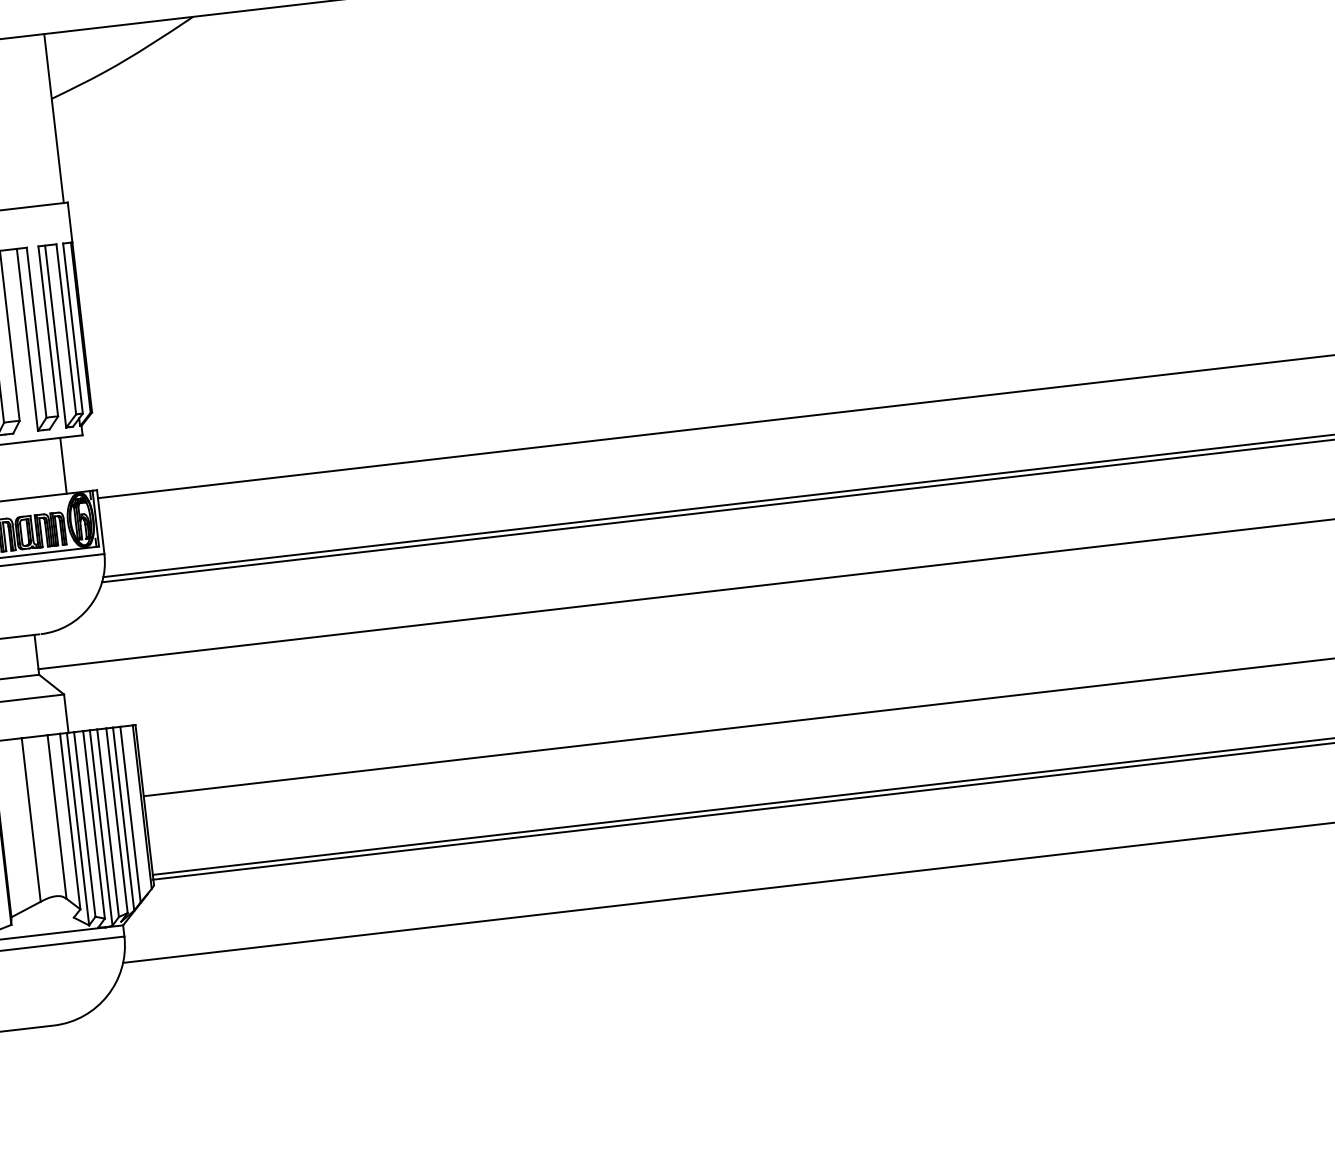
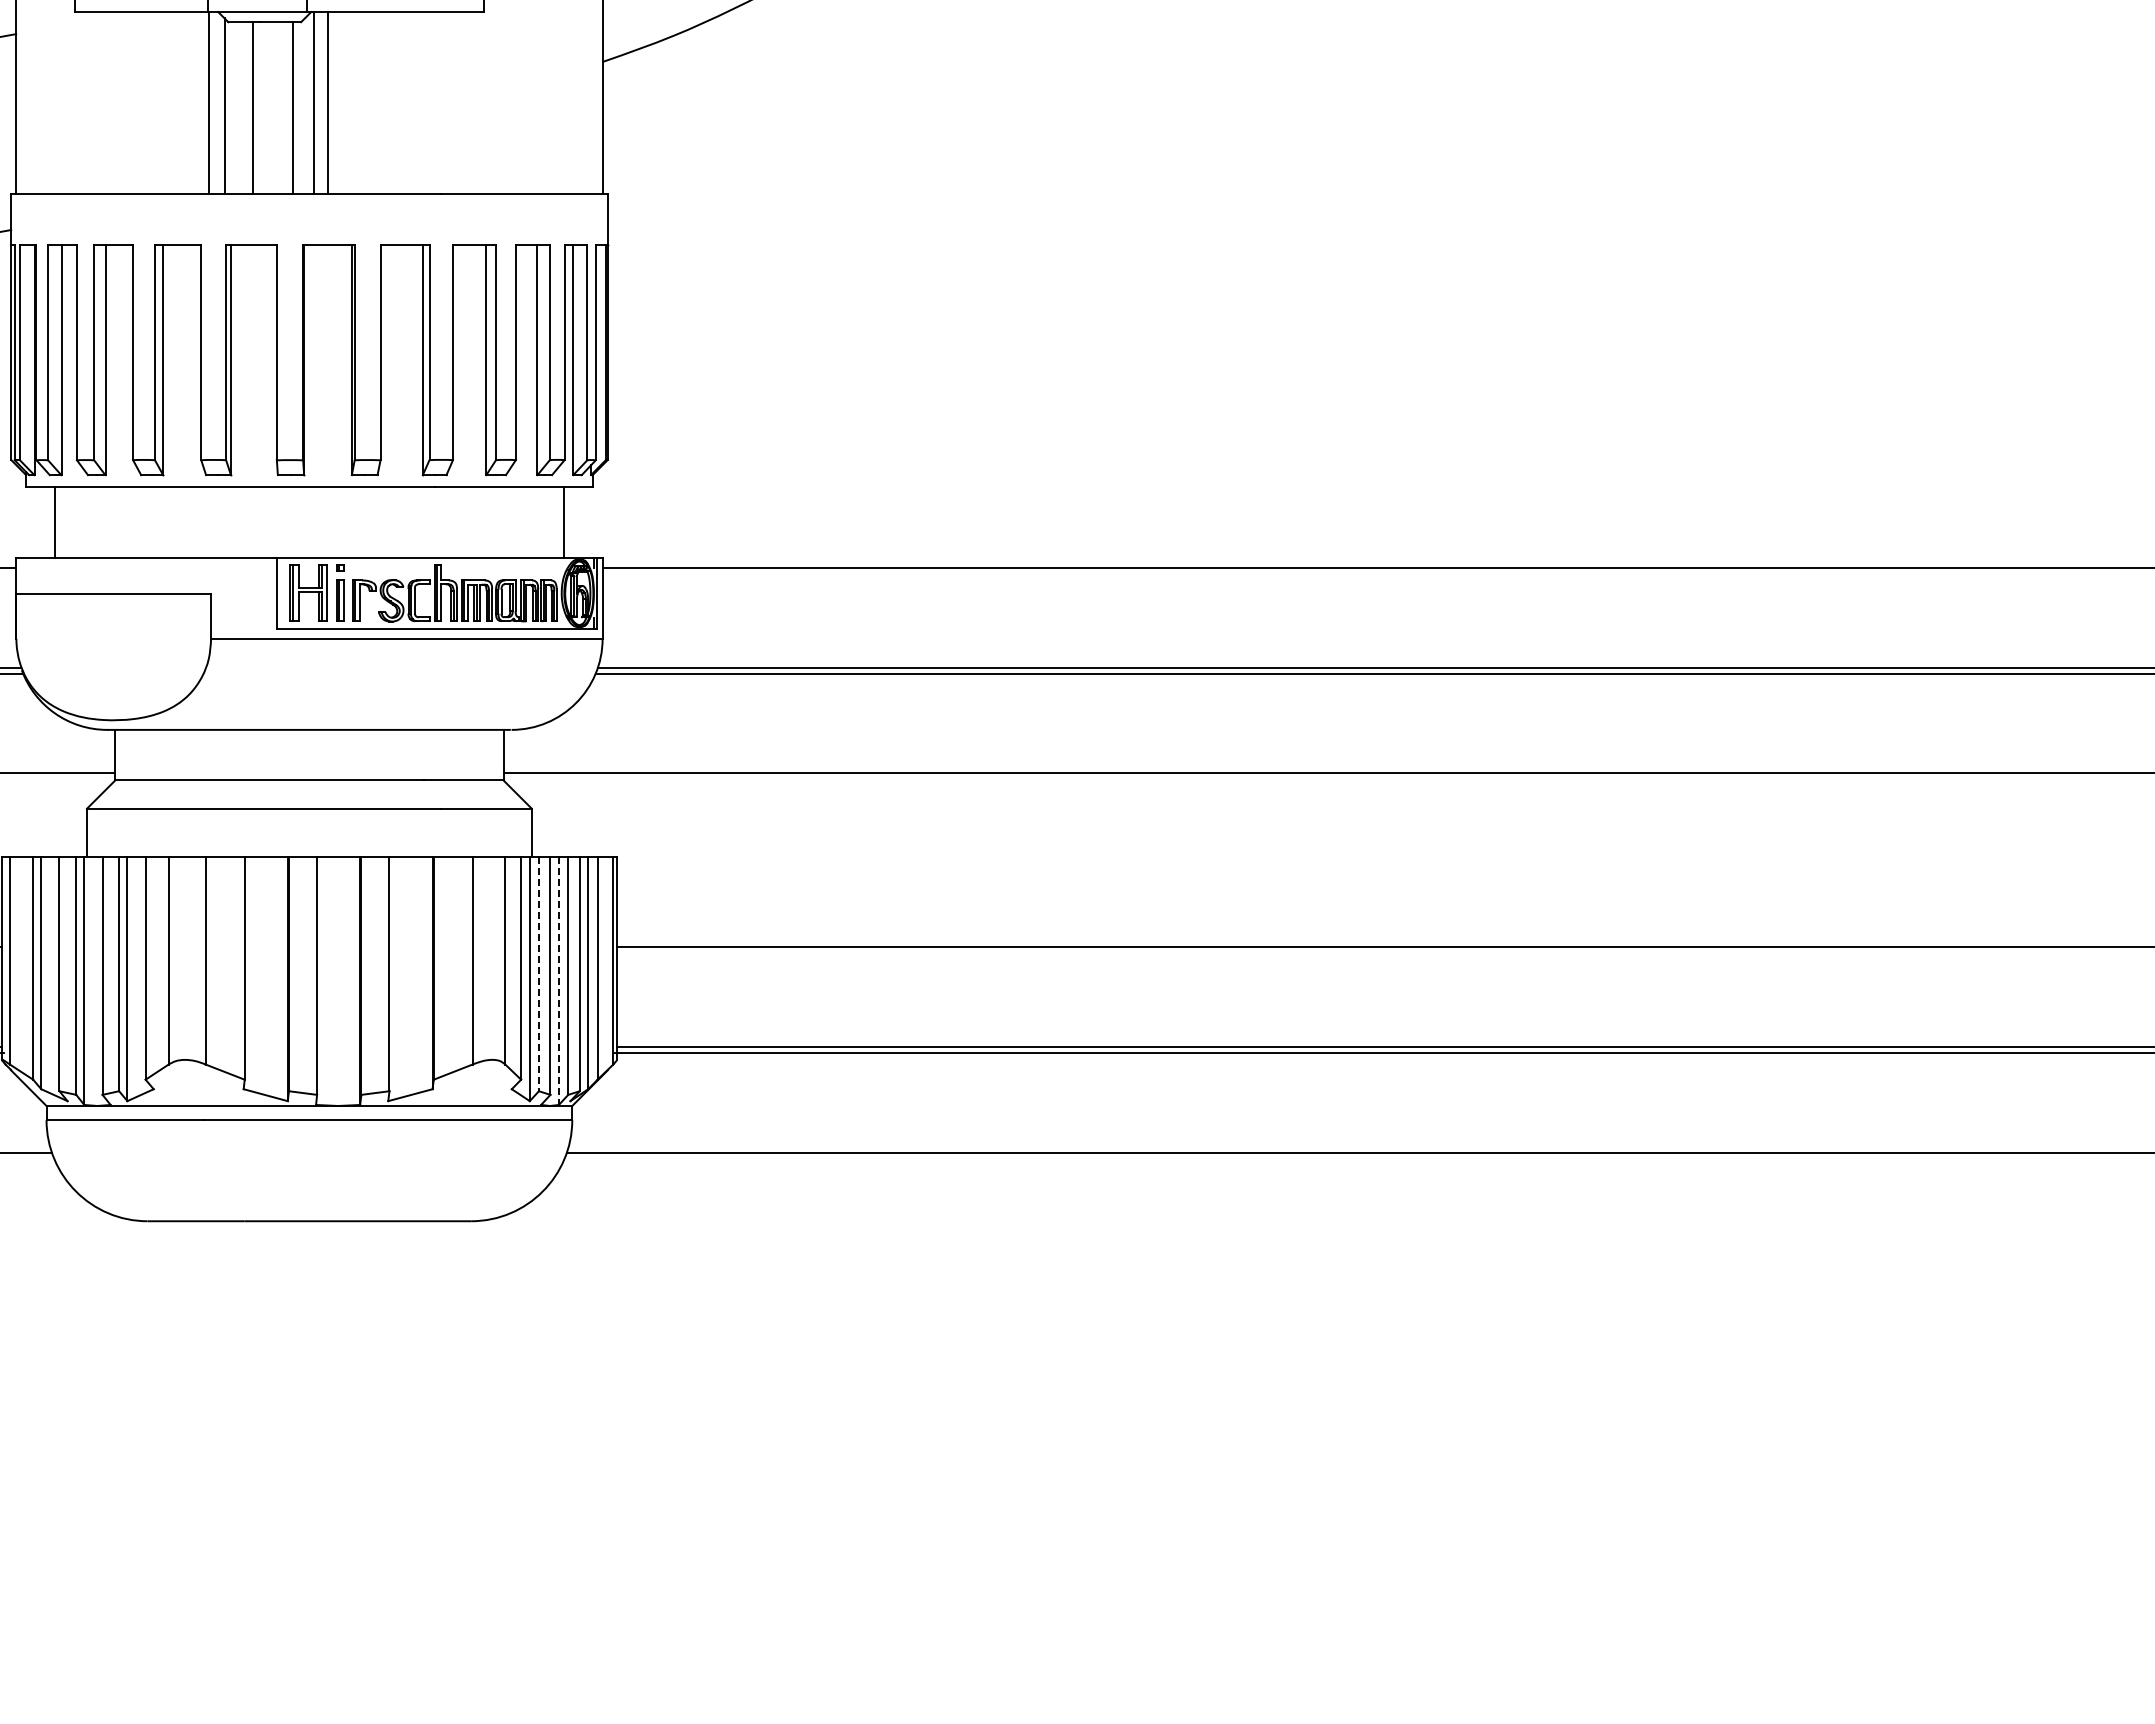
line: (84, 824) -> (538, 974), solid -> dashed
line: (100, 828) -> (558, 981), solid -> dashed

